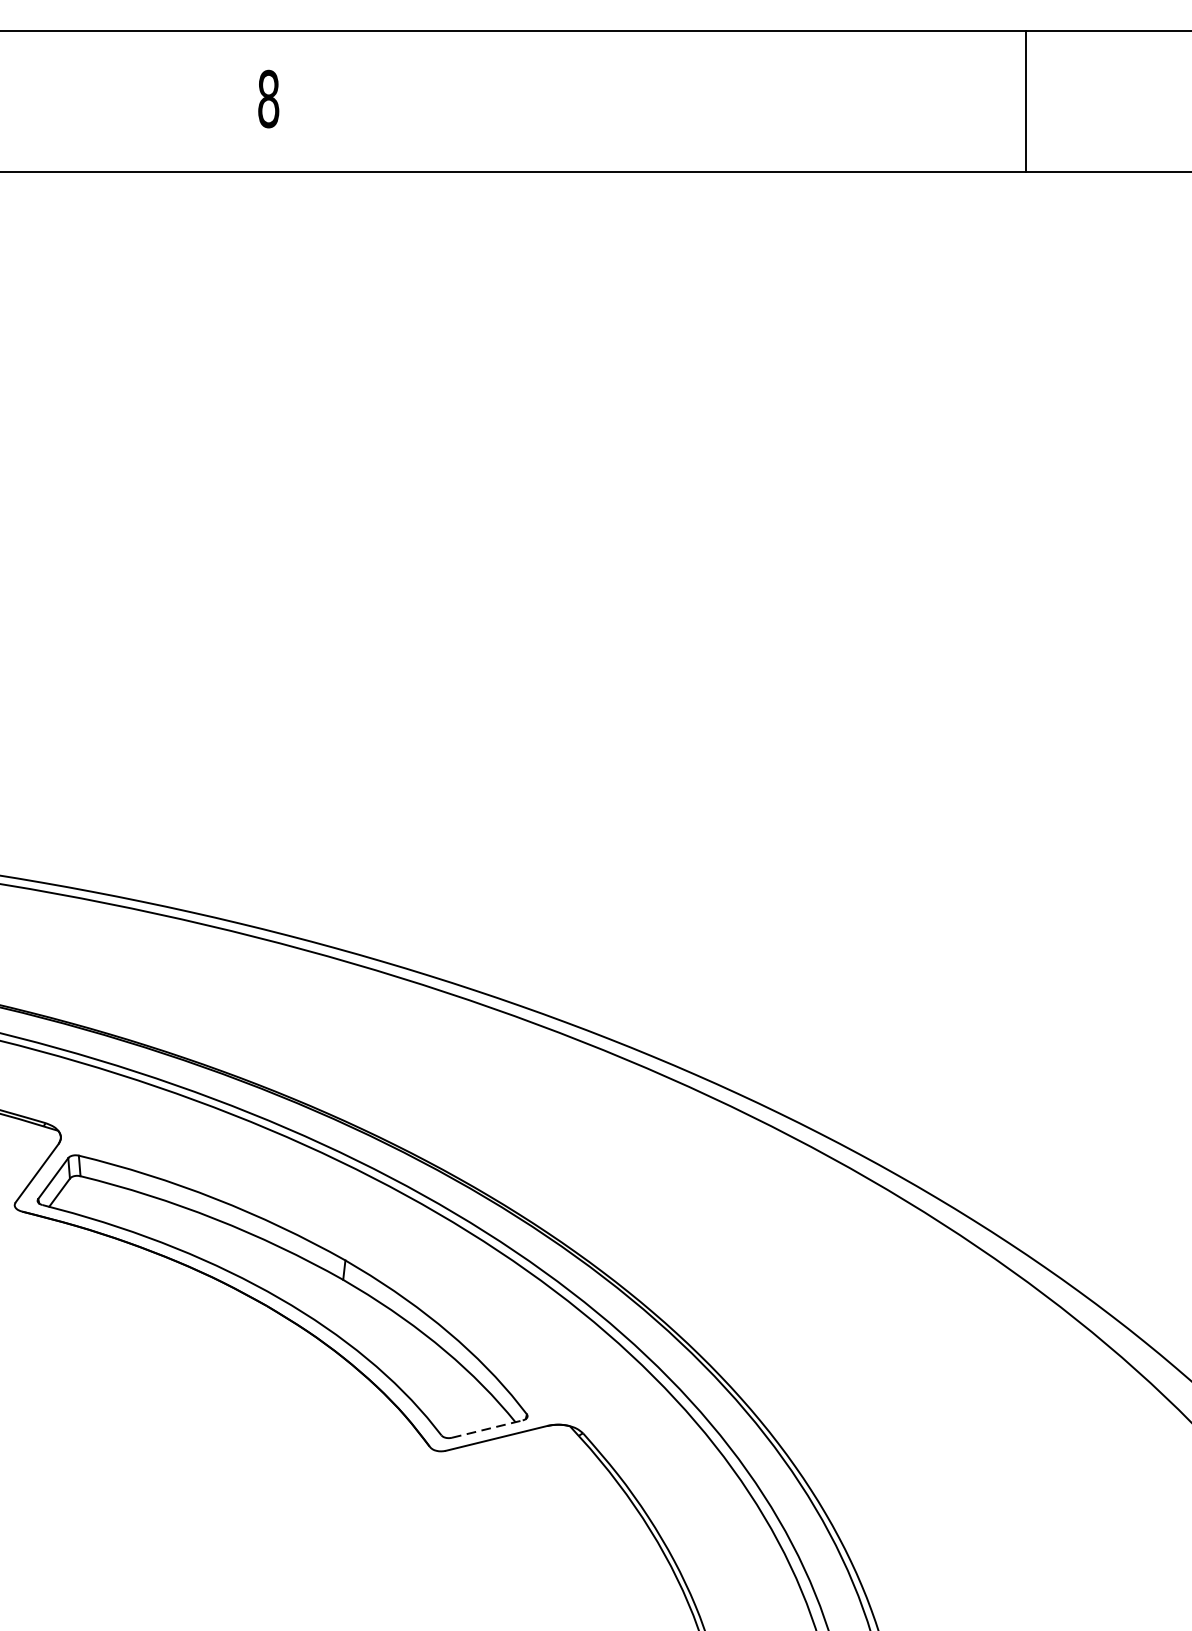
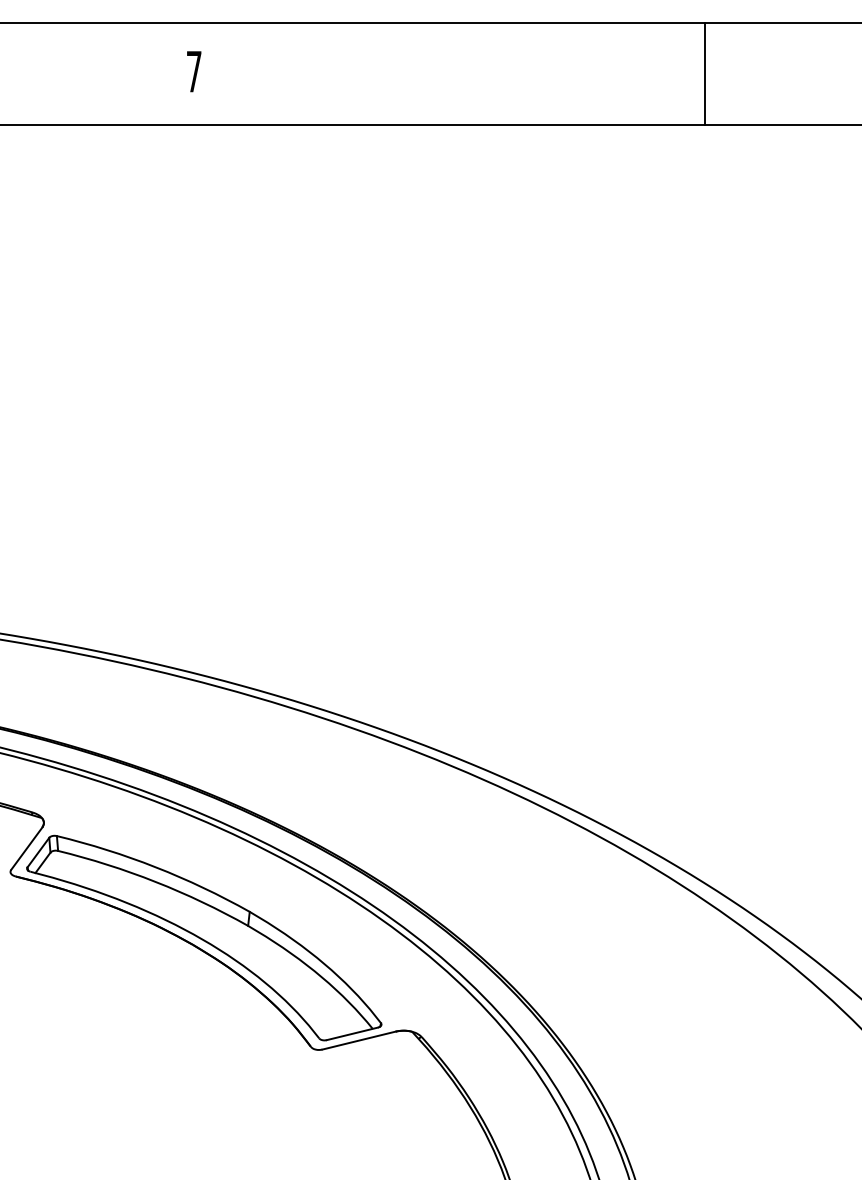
text: (267, 98) -> (193, 71), 8 -> 7
line: (1026, 101) -> (705, 73), moved
line: (487, 1428) -> (352, 1033), dashed -> solid

